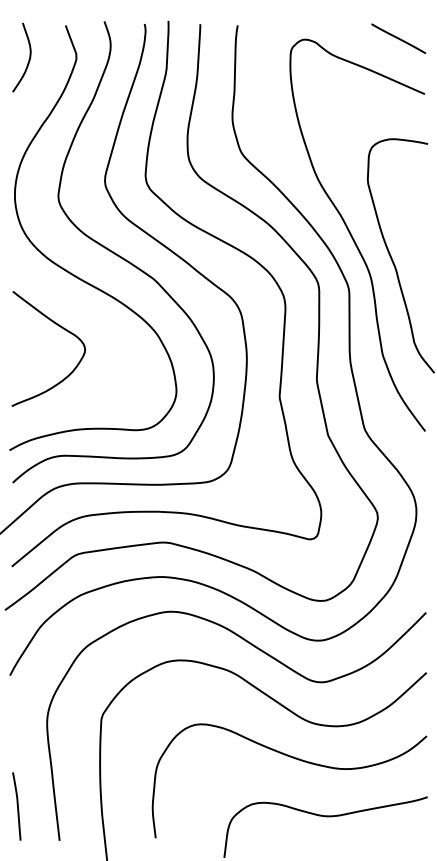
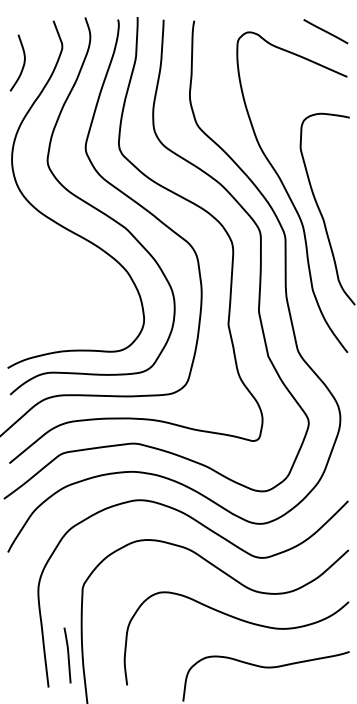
curve: (28, 56) -> (23, 62), moved
curve: (60, 328) -> (49, 268), removed
curve: (16, 806) -> (67, 655), moved

